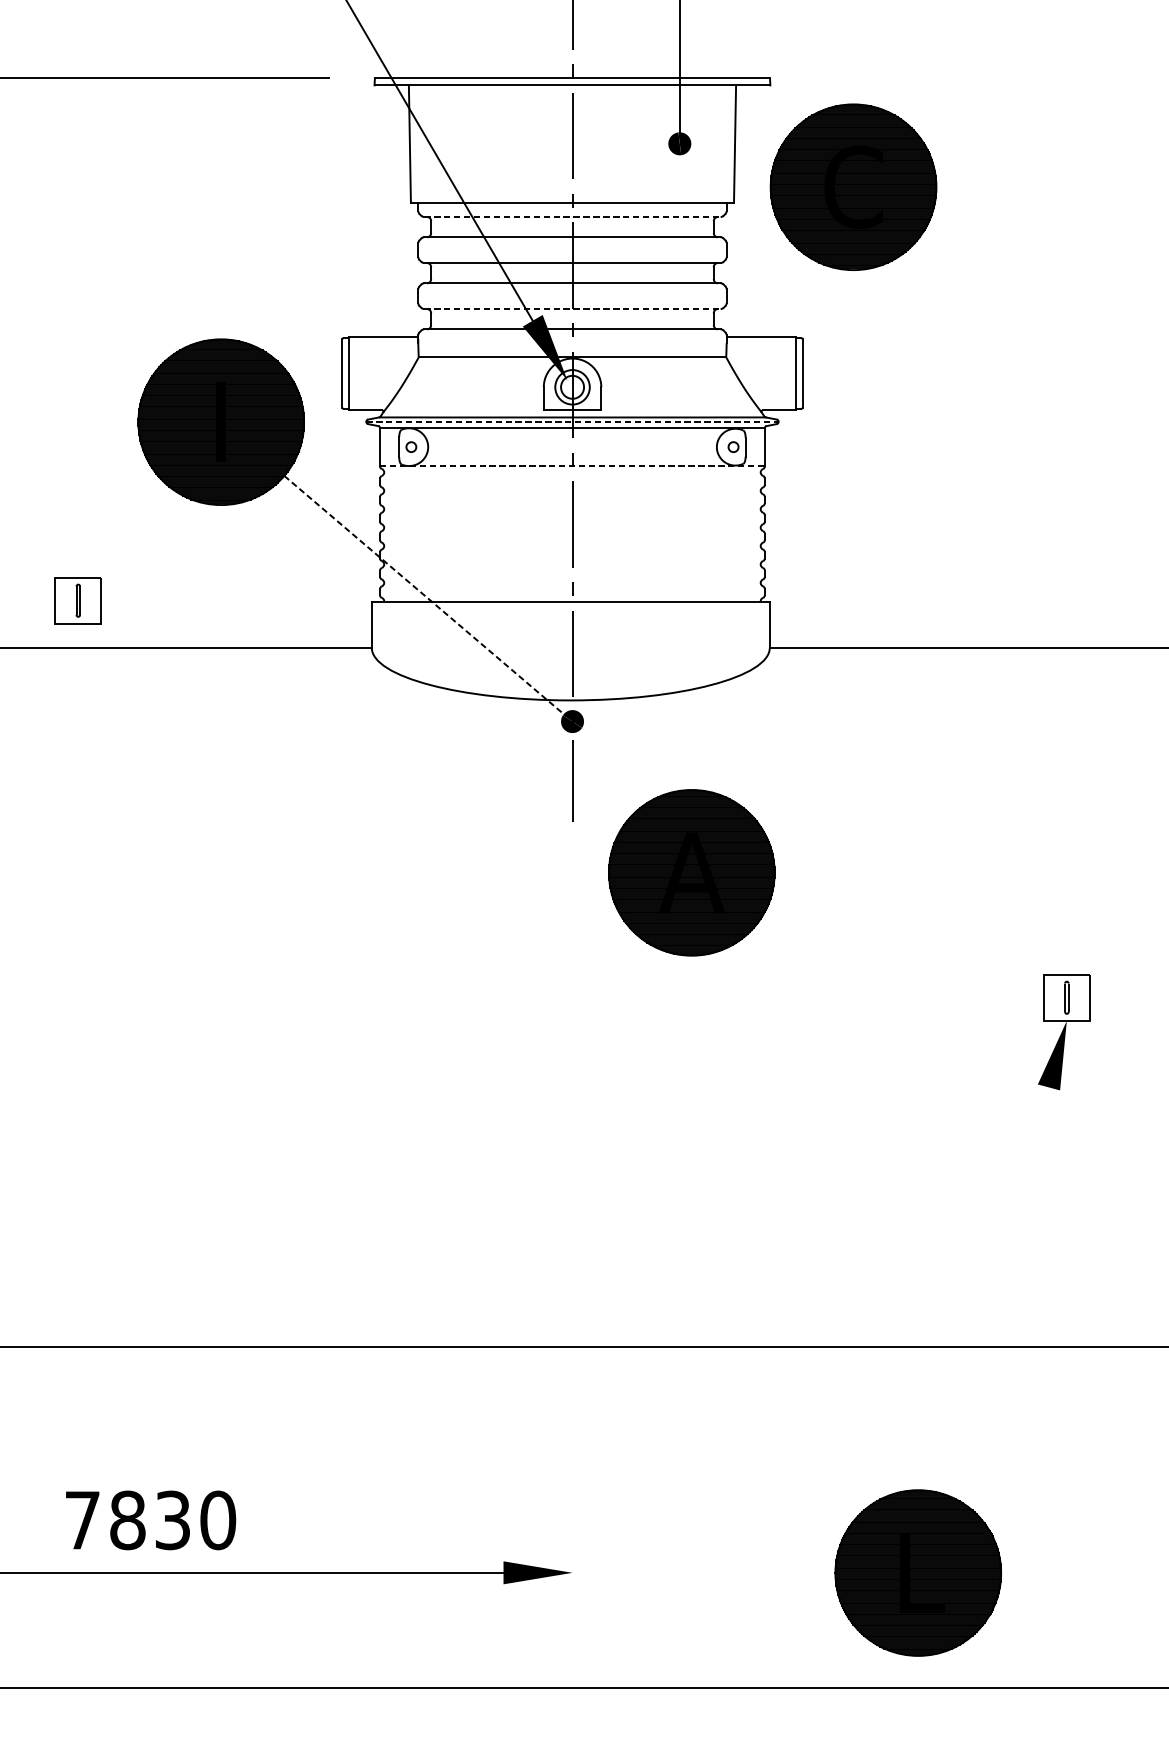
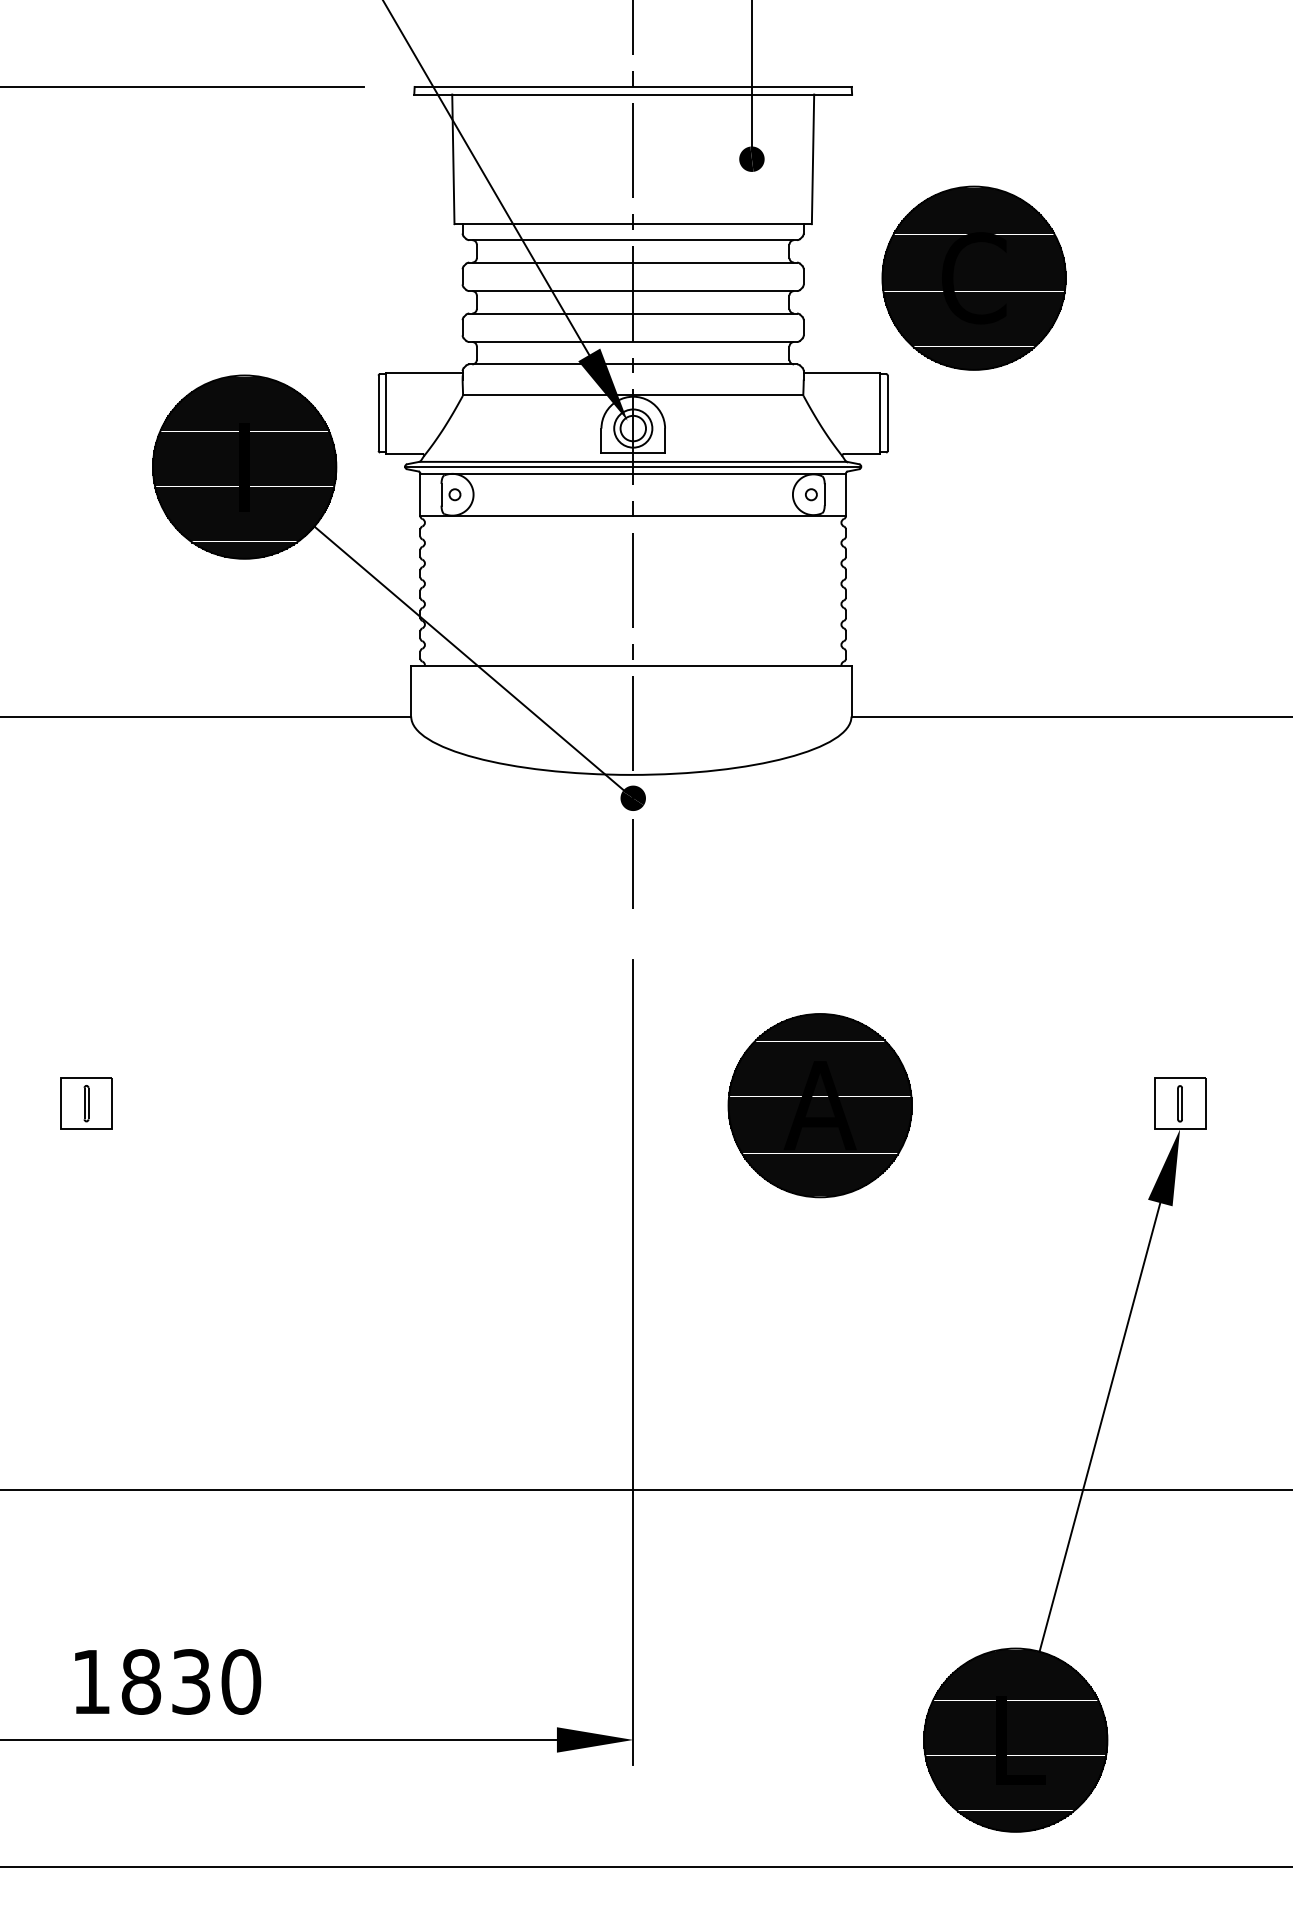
part: (852, 186) -> (973, 277), moved
line: (572, 217) -> (633, 240), dashed -> solid
line: (572, 309) -> (633, 342), dashed -> solid
line: (572, 421) -> (633, 466), dashed -> solid
line: (572, 466) -> (633, 516), dashed -> solid
line: (425, 596) -> (470, 659), dashed -> solid
part: (78, 600) -> (86, 1103), moved
part: (691, 872) -> (819, 1105), moved
line: (572, 1231) -> (633, 1362), added
line: (994, 1290) -> (1099, 1427), added
text: (82, 1519) -> (91, 1681), 7830 -> 1830

